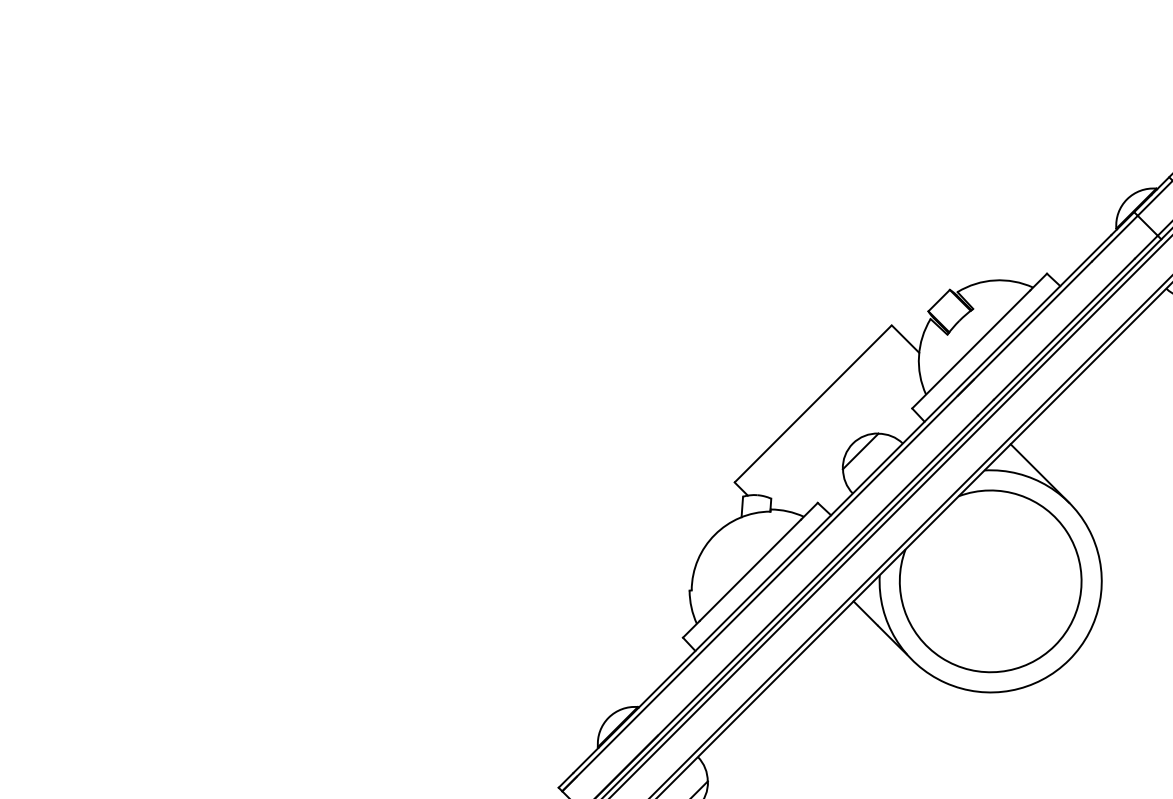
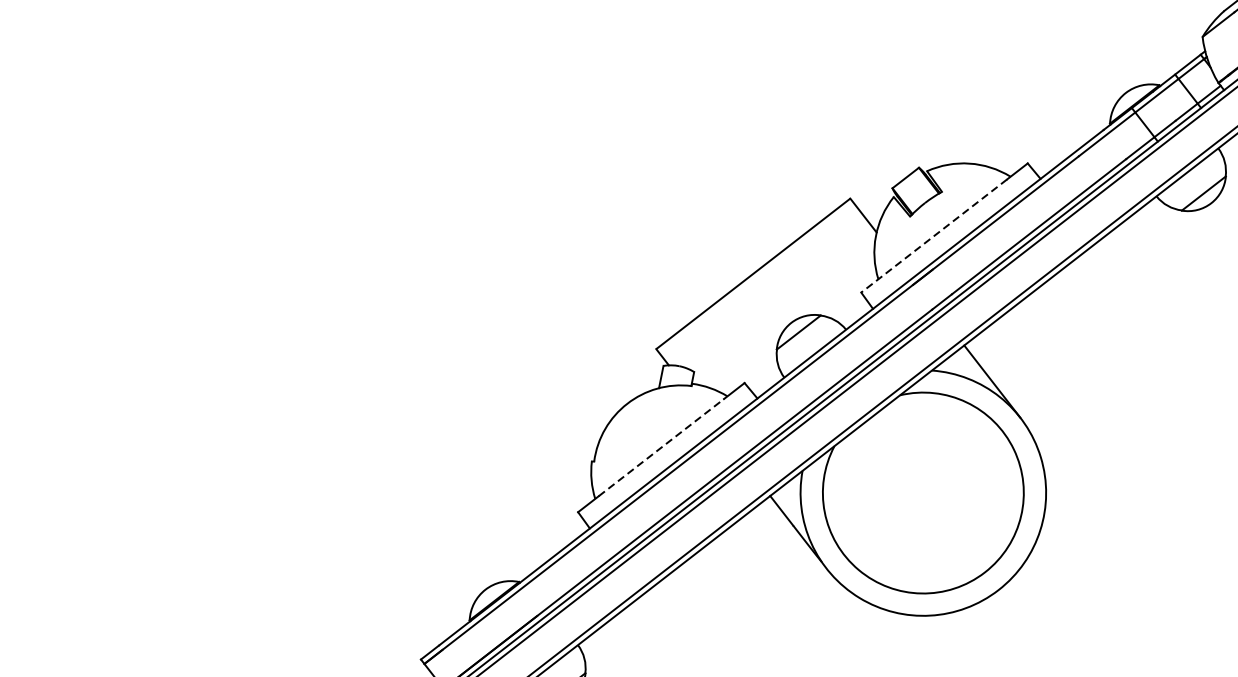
line: (971, 349) -> (934, 236), solid -> dashed
line: (750, 570) -> (661, 447), solid -> dashed

